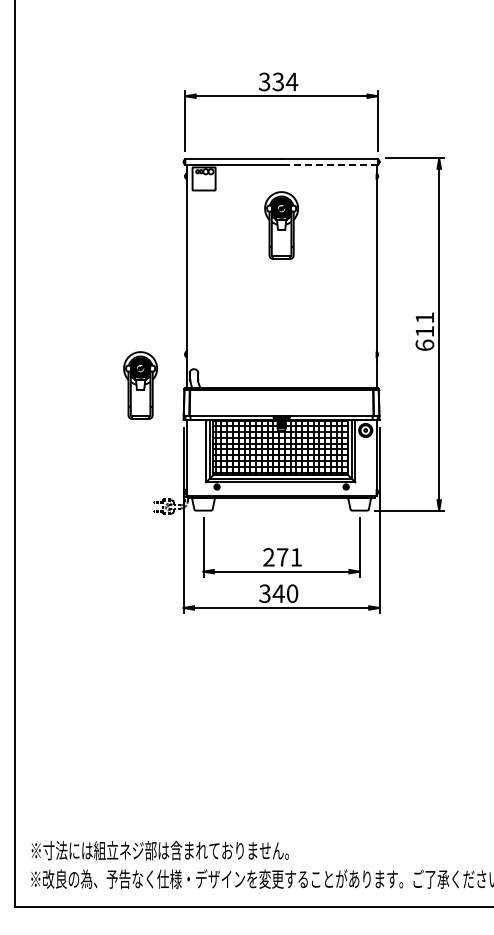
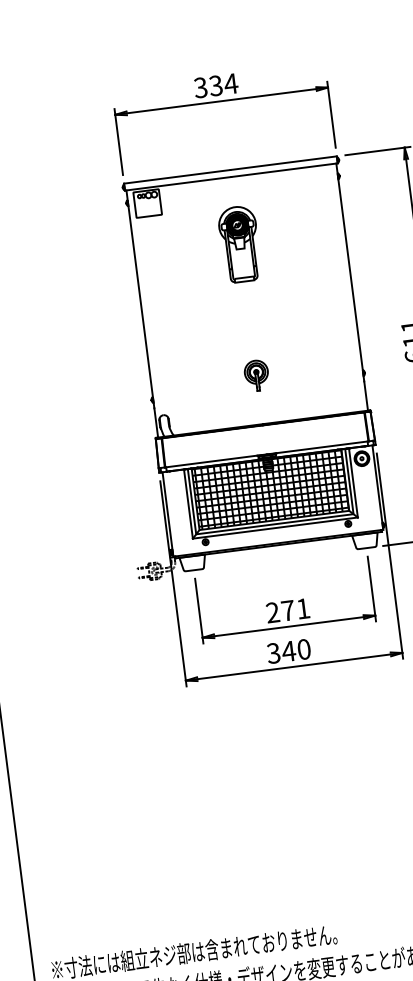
line: (329, 164) -> (284, 169), dashed -> solid
part: (281, 344) -> (256, 375), added
part: (140, 385) -> (106, 440), removed

